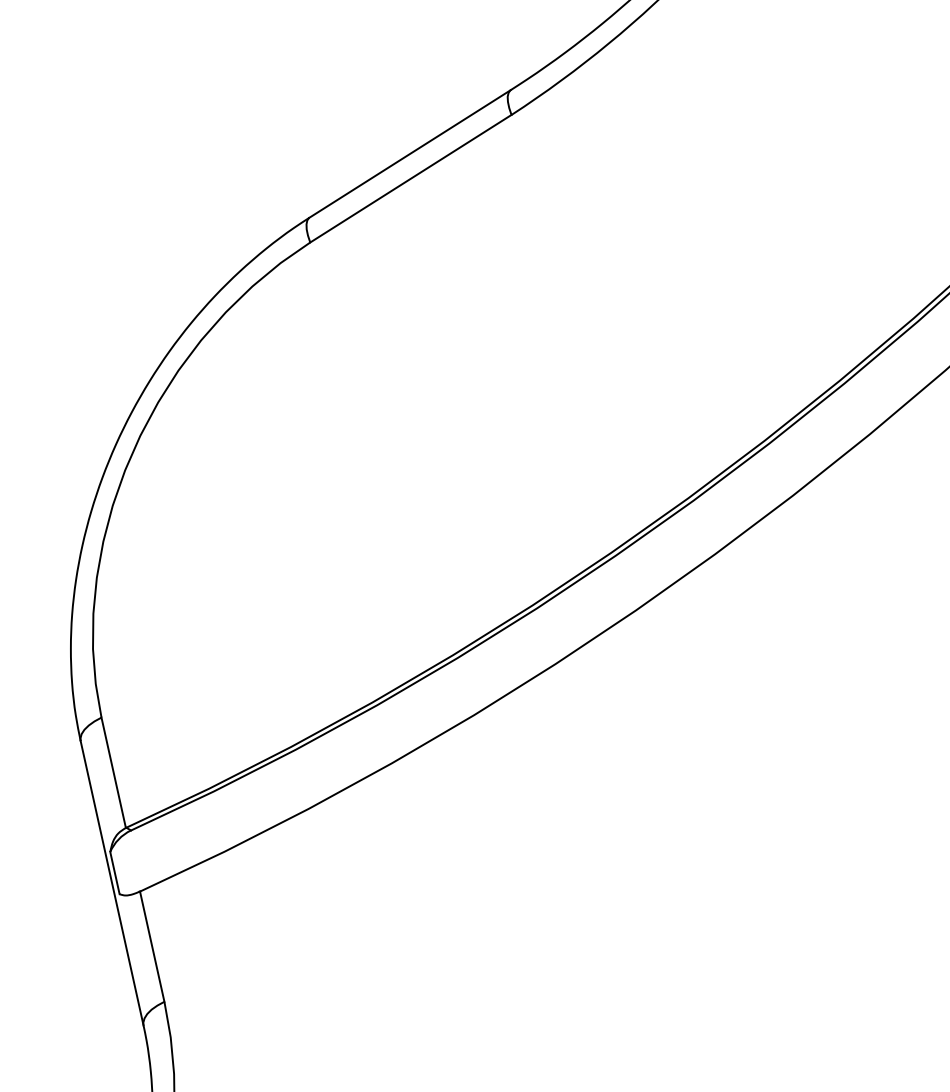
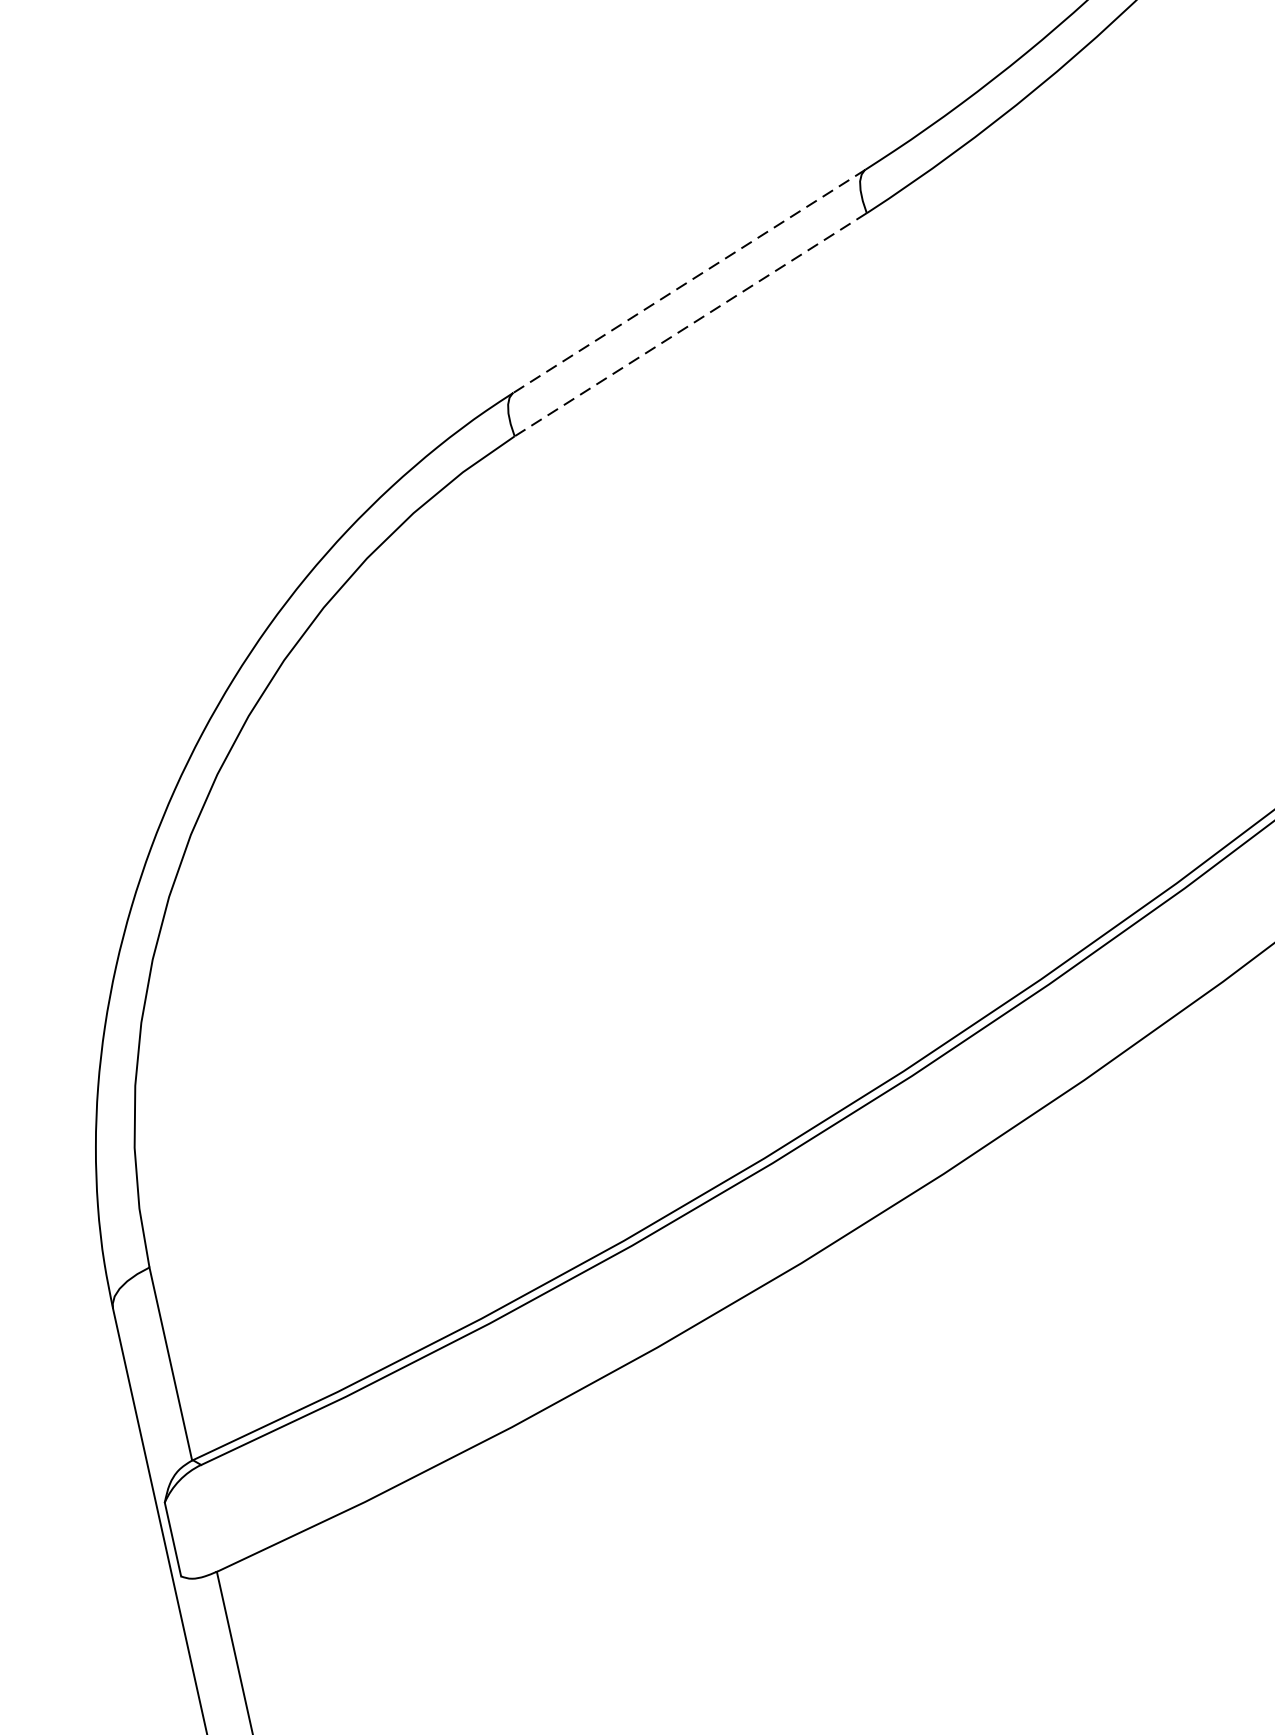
line: (409, 154) -> (688, 282), solid -> dashed
line: (410, 179) -> (690, 326), solid -> dashed

